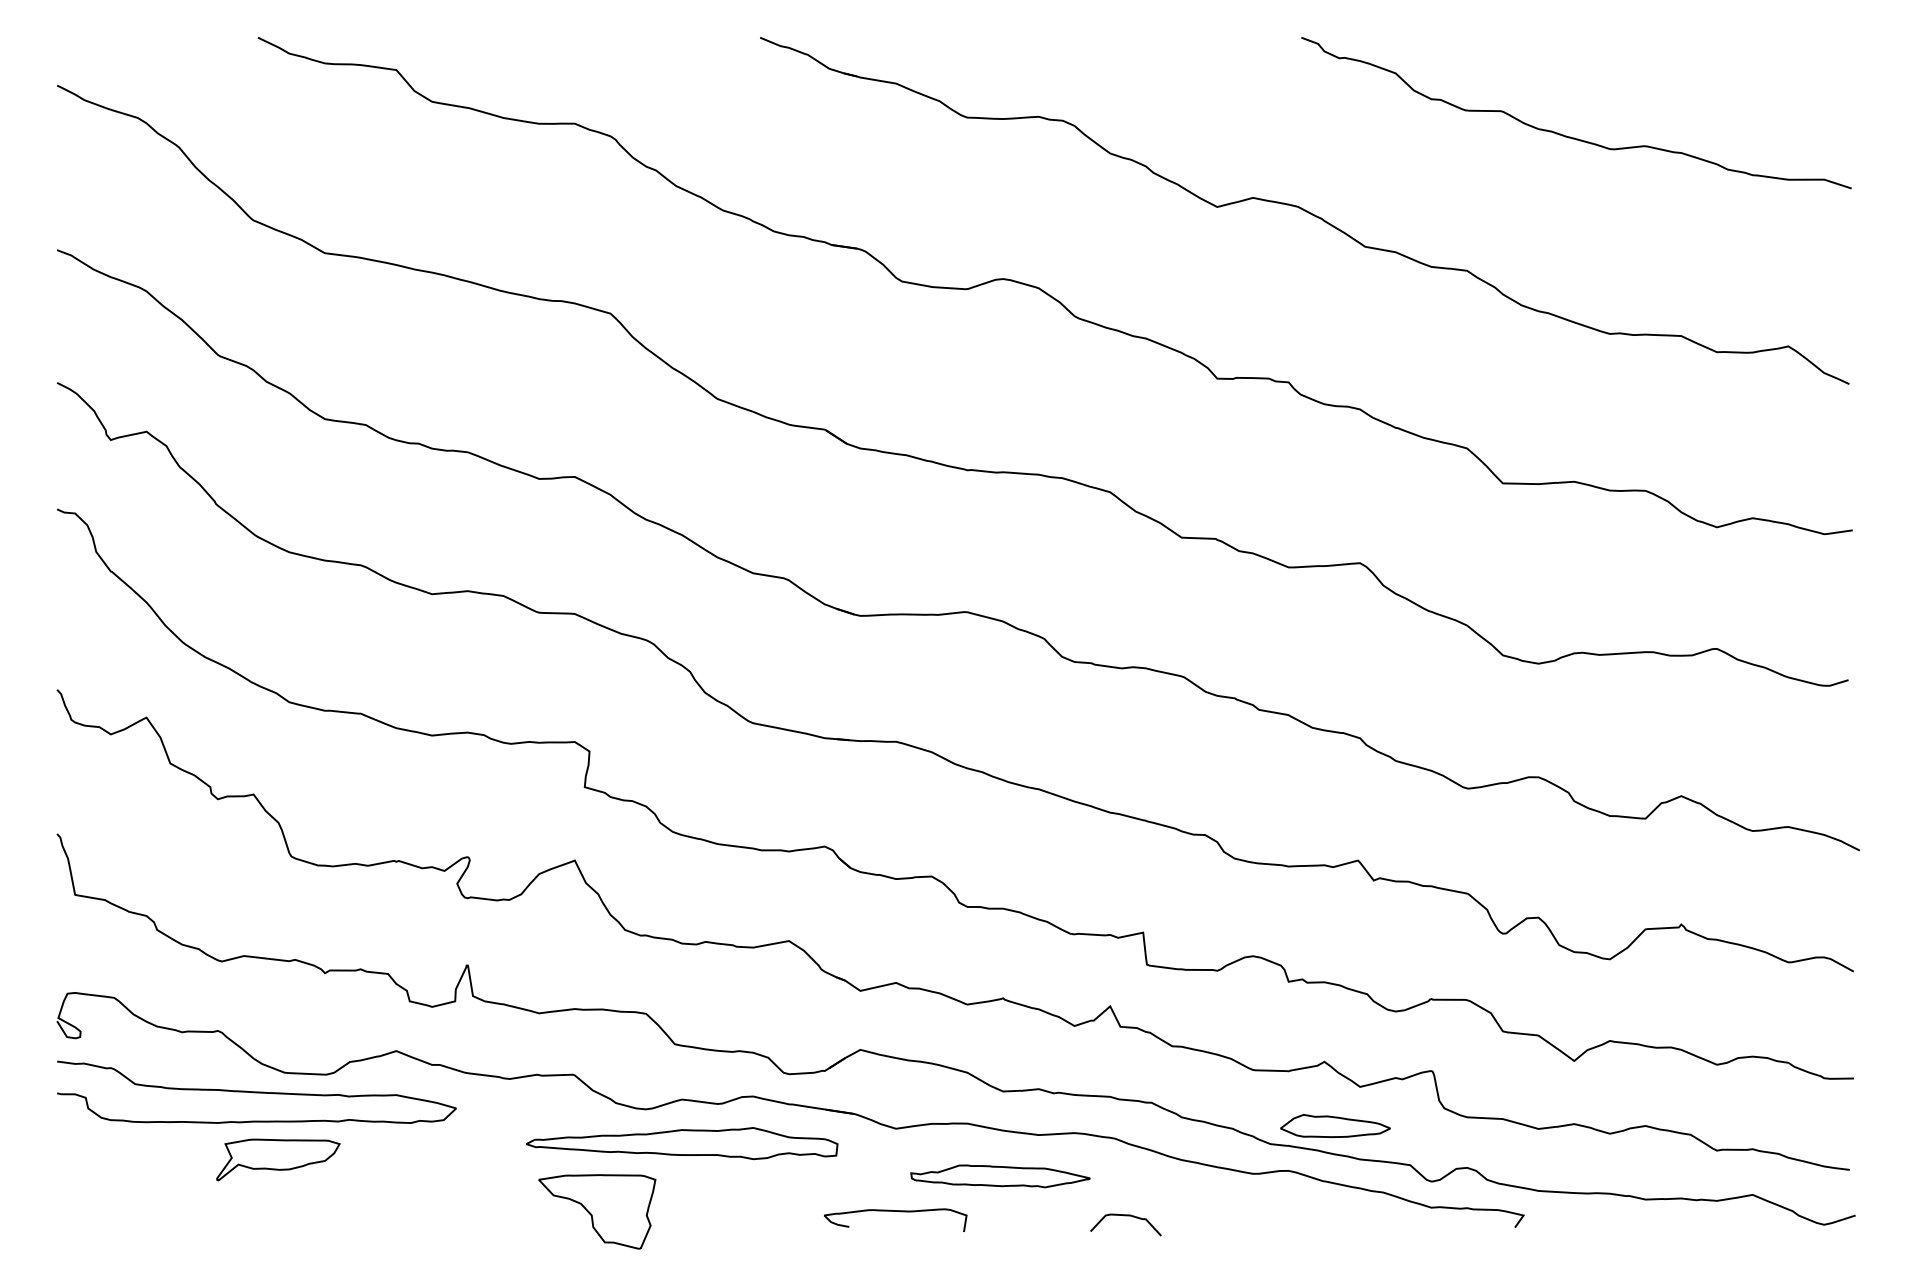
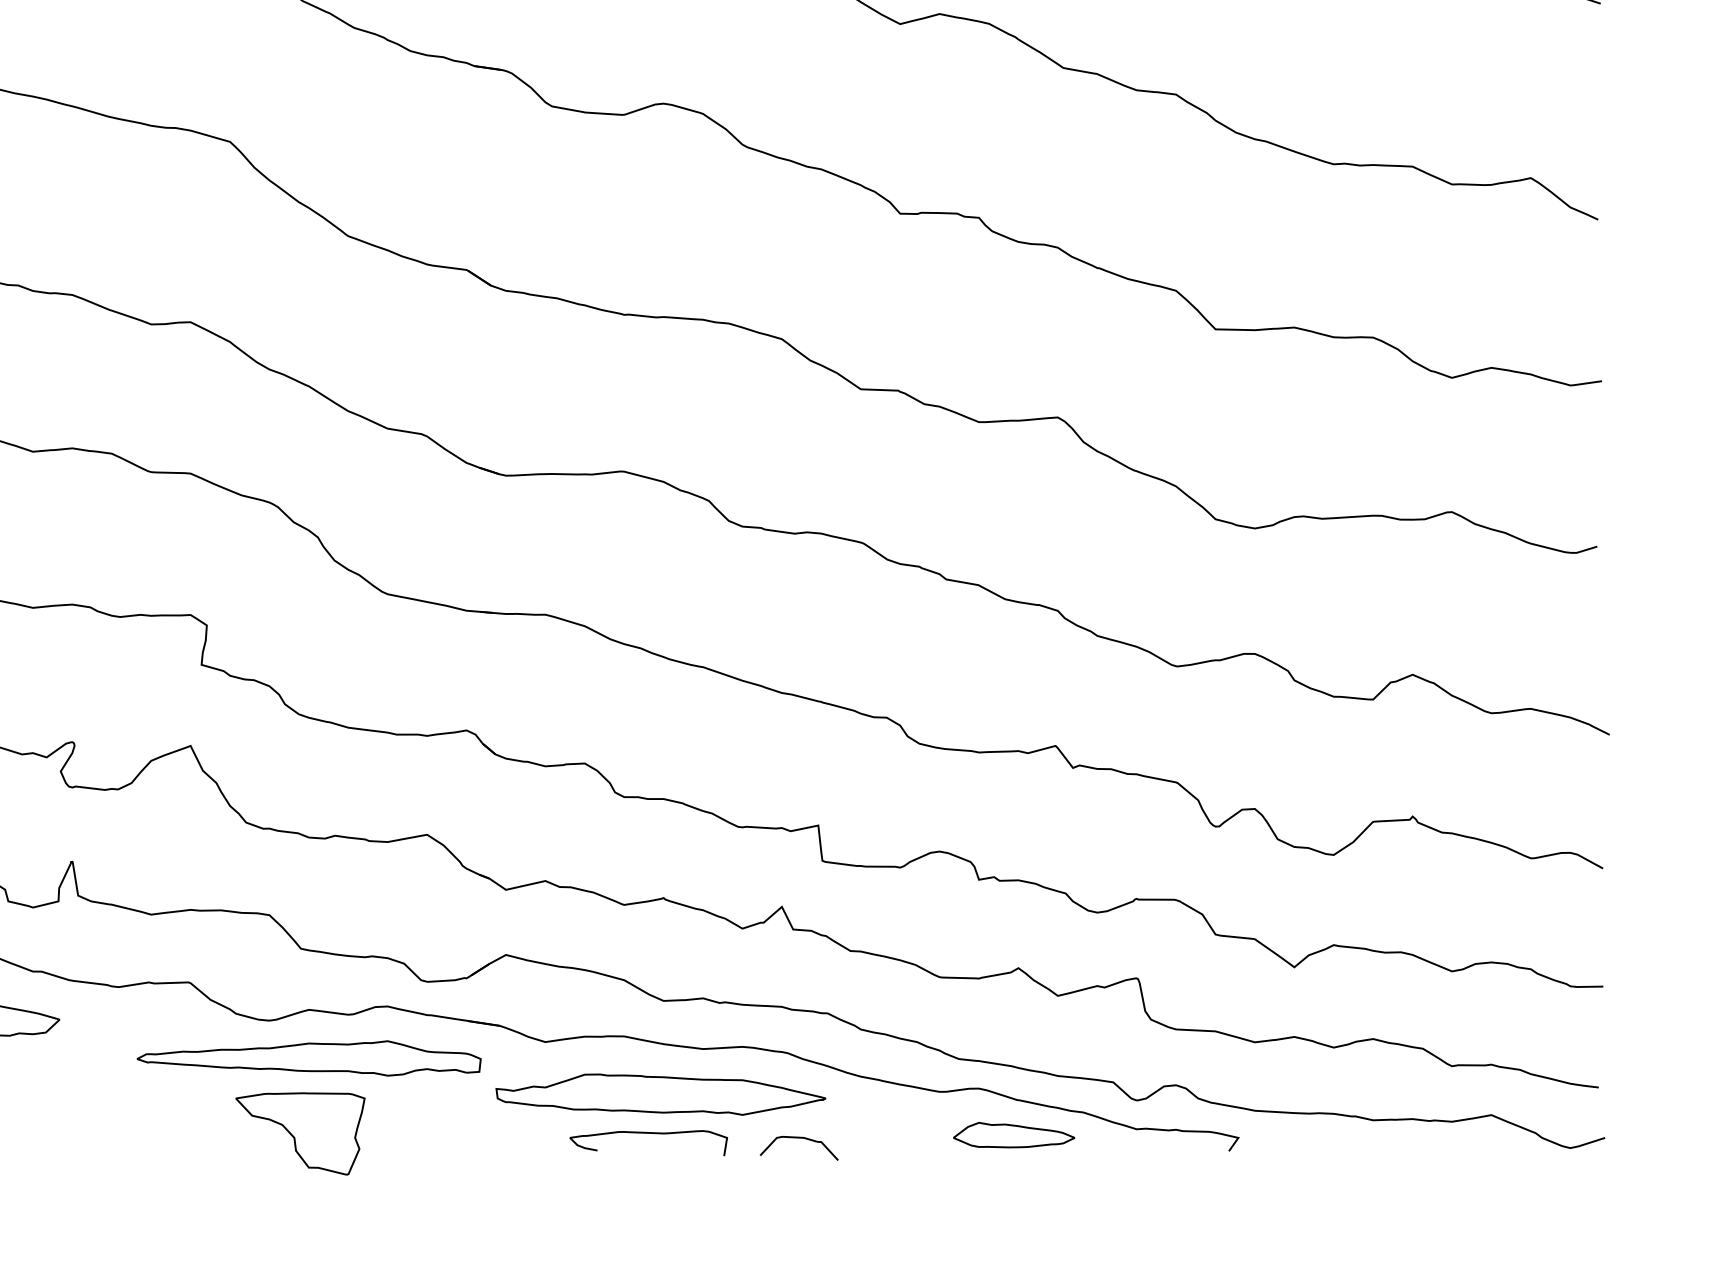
part: (1335, 1125) -> (1014, 1134), moved
part: (1000, 1176) -> (660, 1094), size x1.67
part: (597, 1211) -> (300, 1133), moved
curve: (895, 1211) -> (648, 1133), moved

